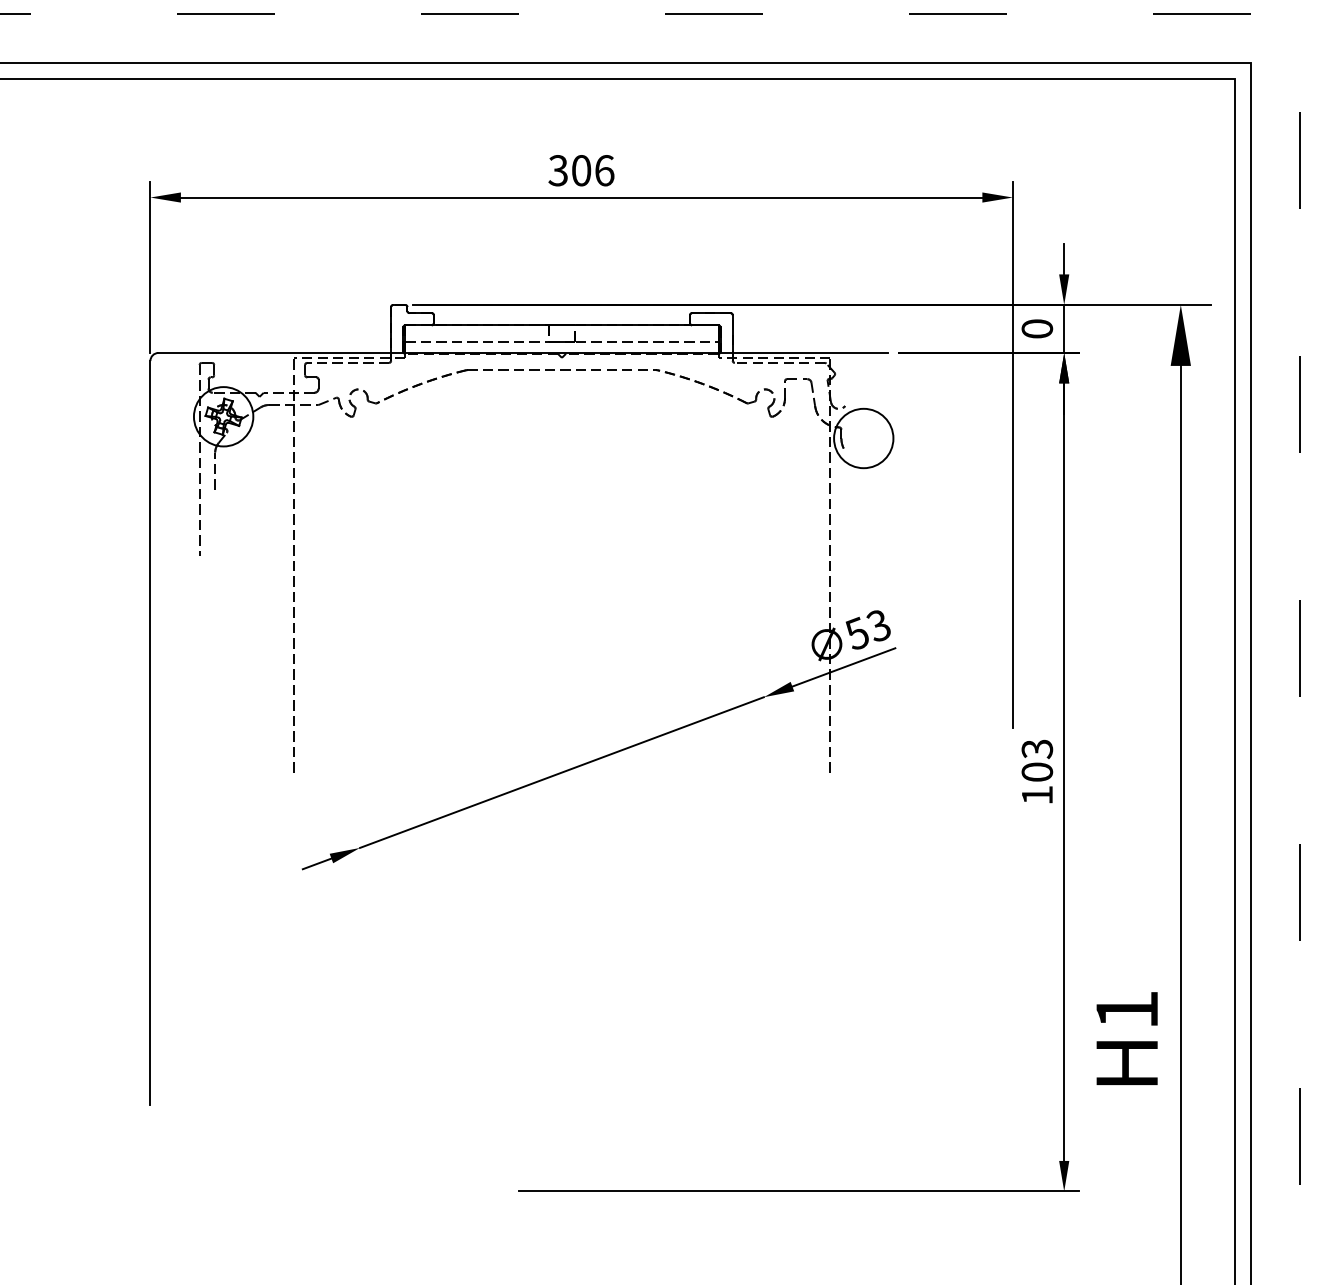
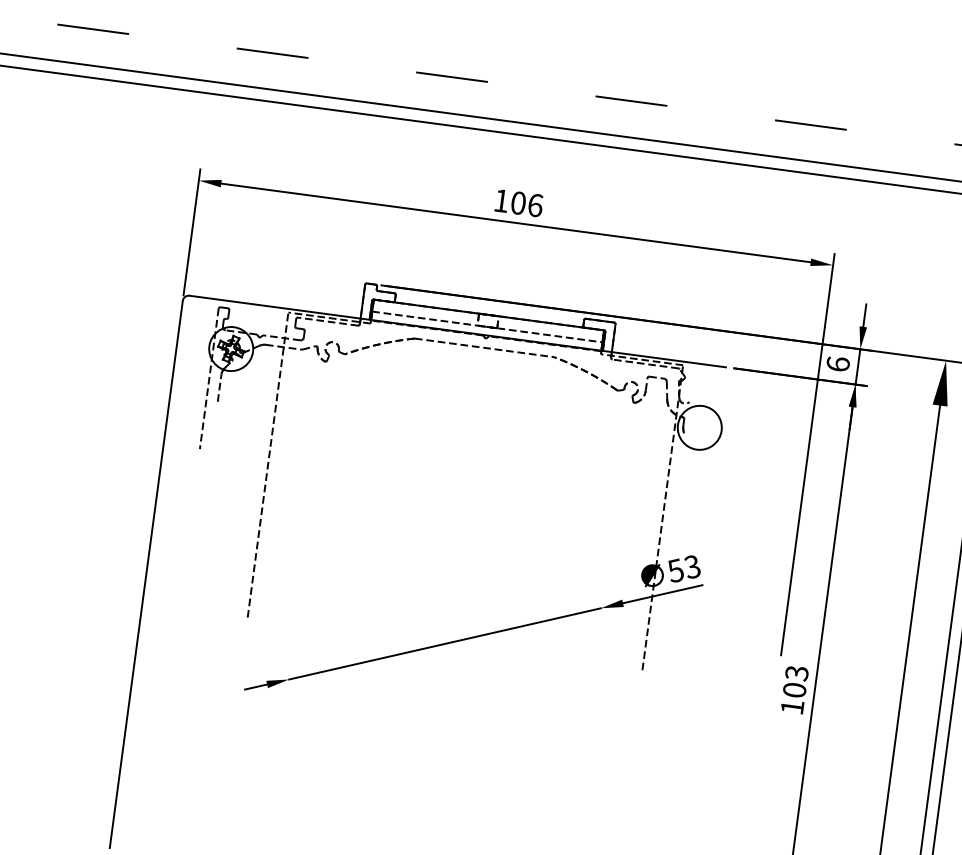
text: (557, 170) -> (500, 200), 306 -> 106
text: (1037, 328) -> (838, 363), 0 -> 6

